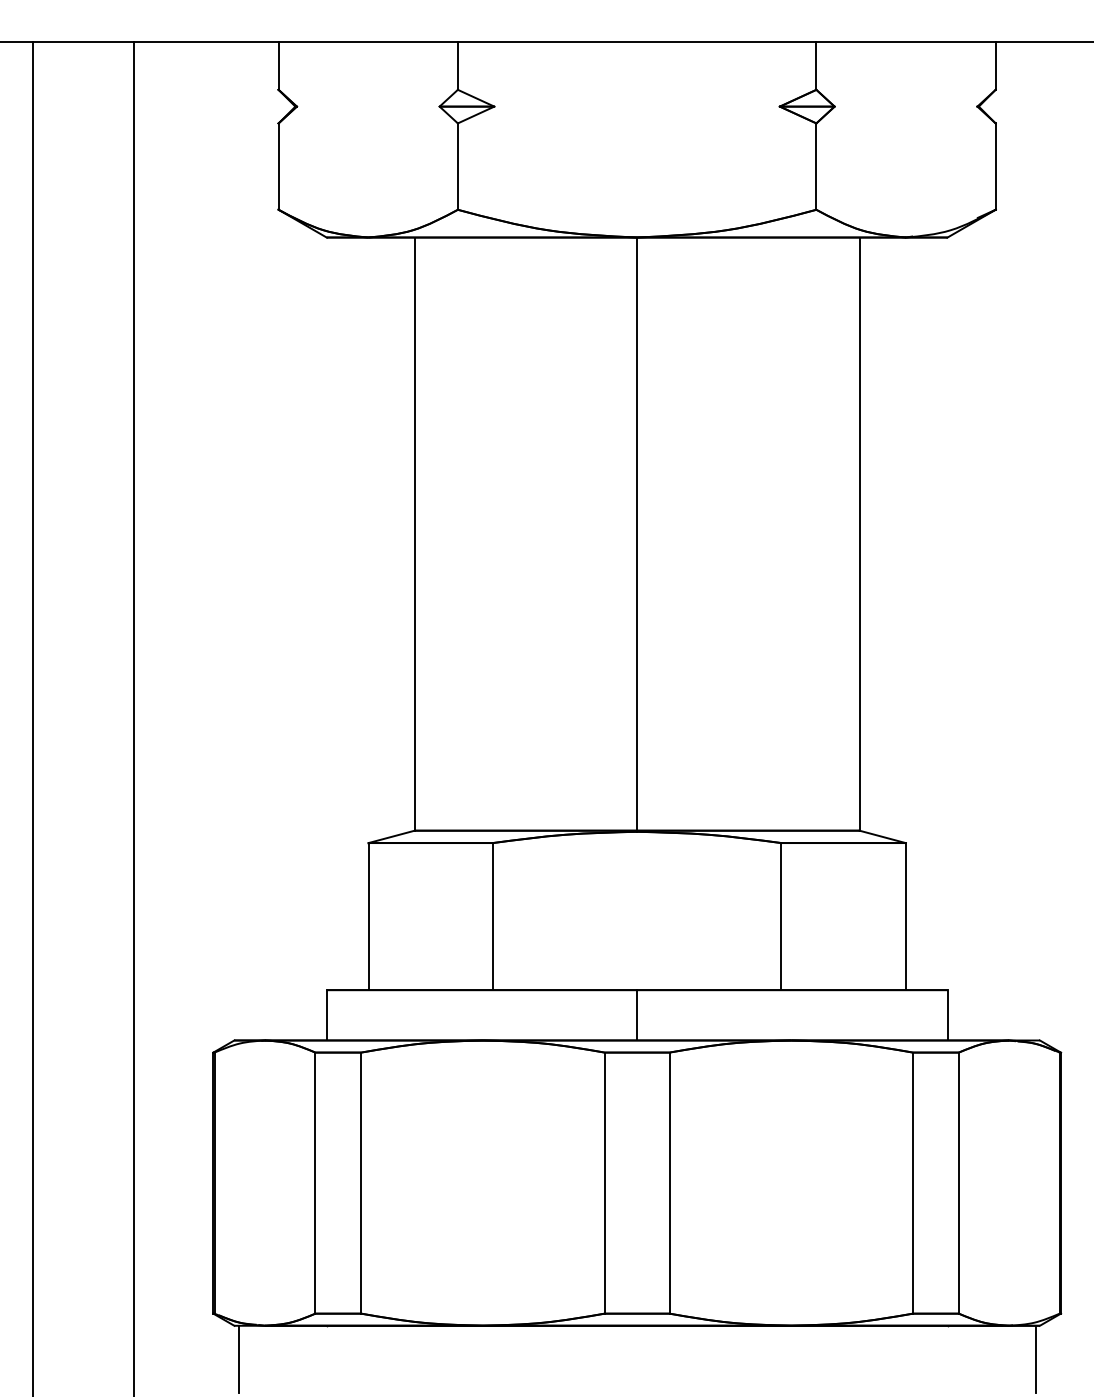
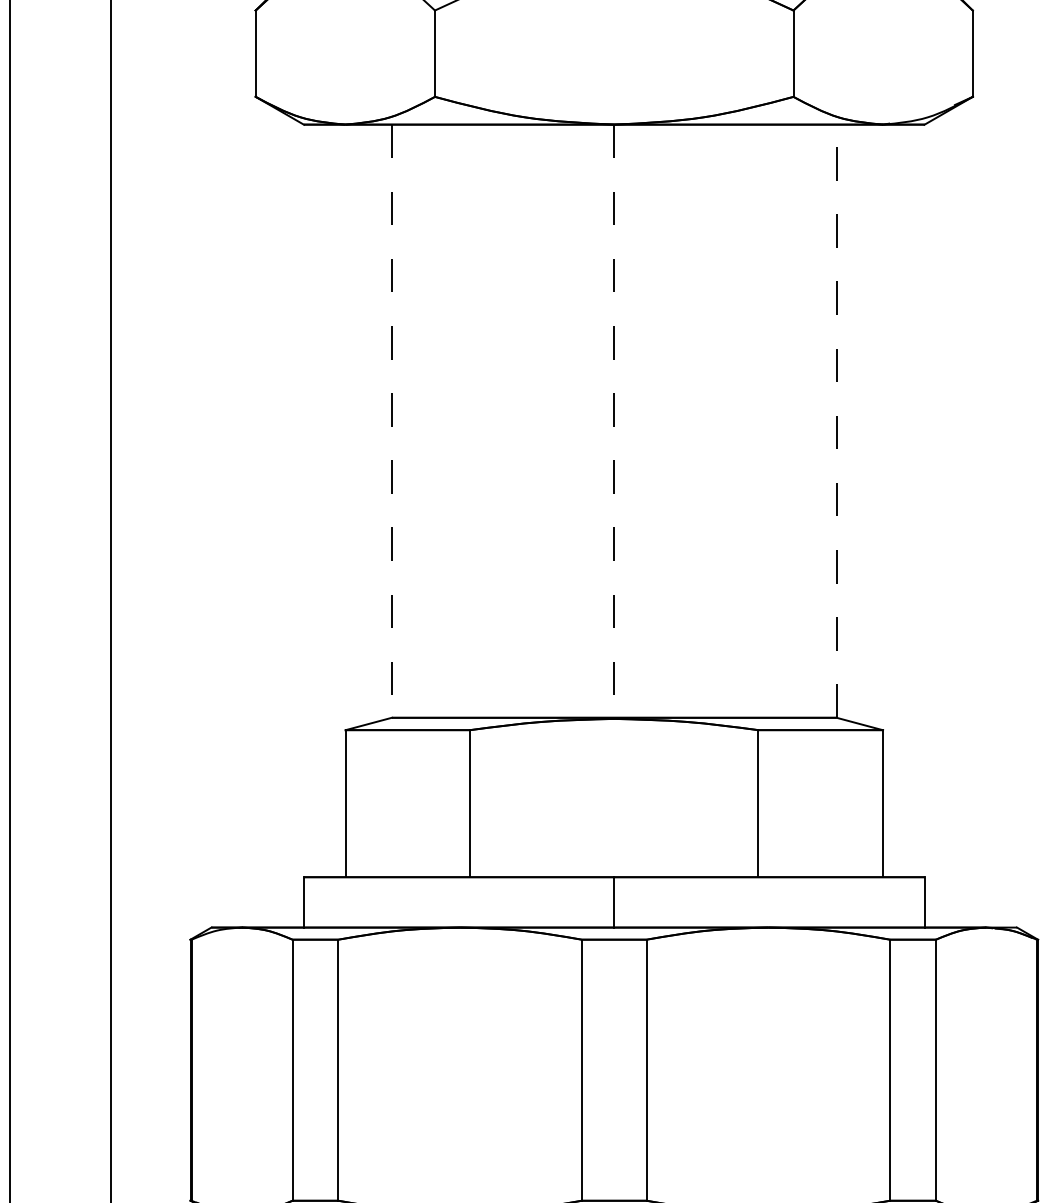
line: (414, 534) -> (391, 421), solid -> dashed
line: (637, 534) -> (614, 421), solid -> dashed
line: (859, 534) -> (836, 421), solid -> dashed

